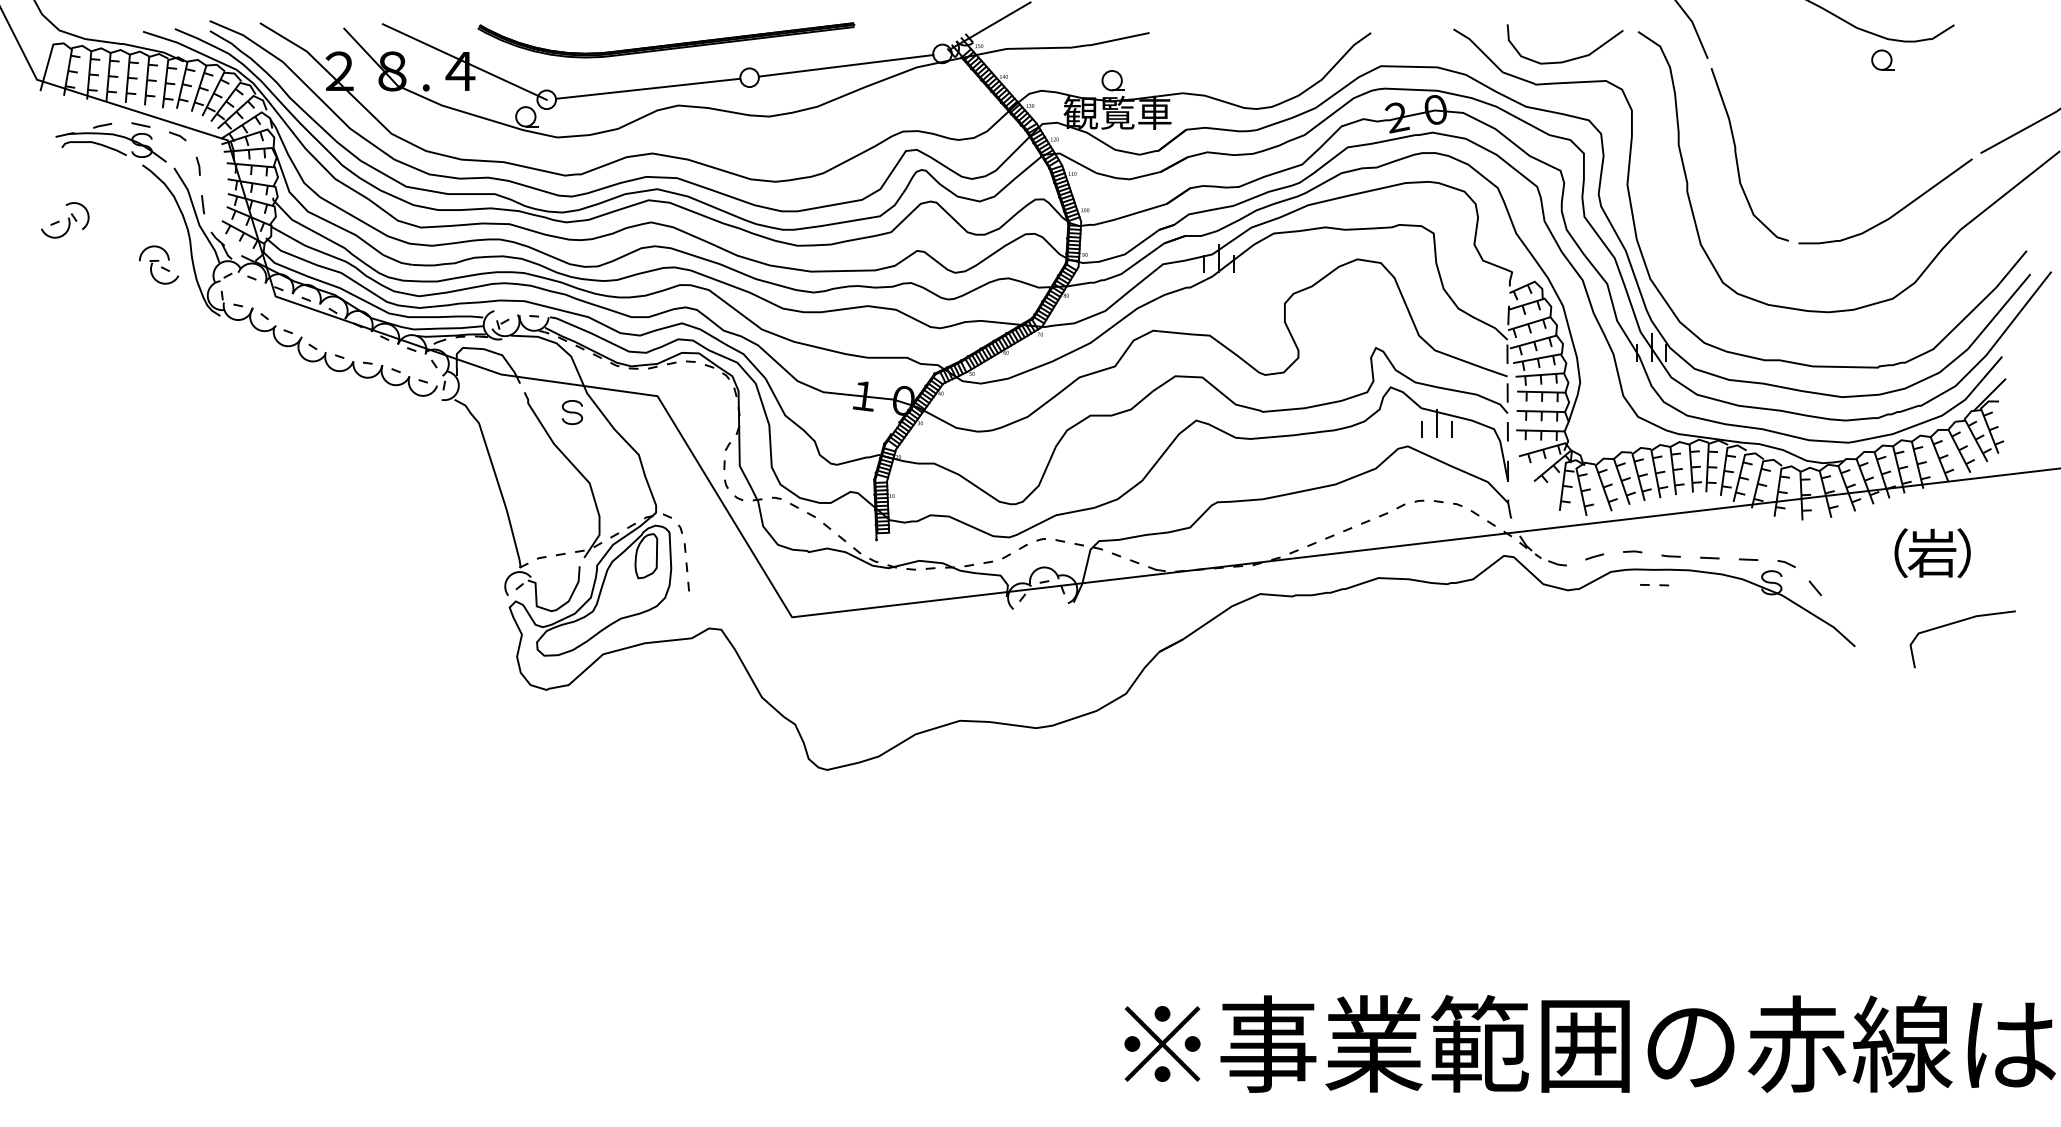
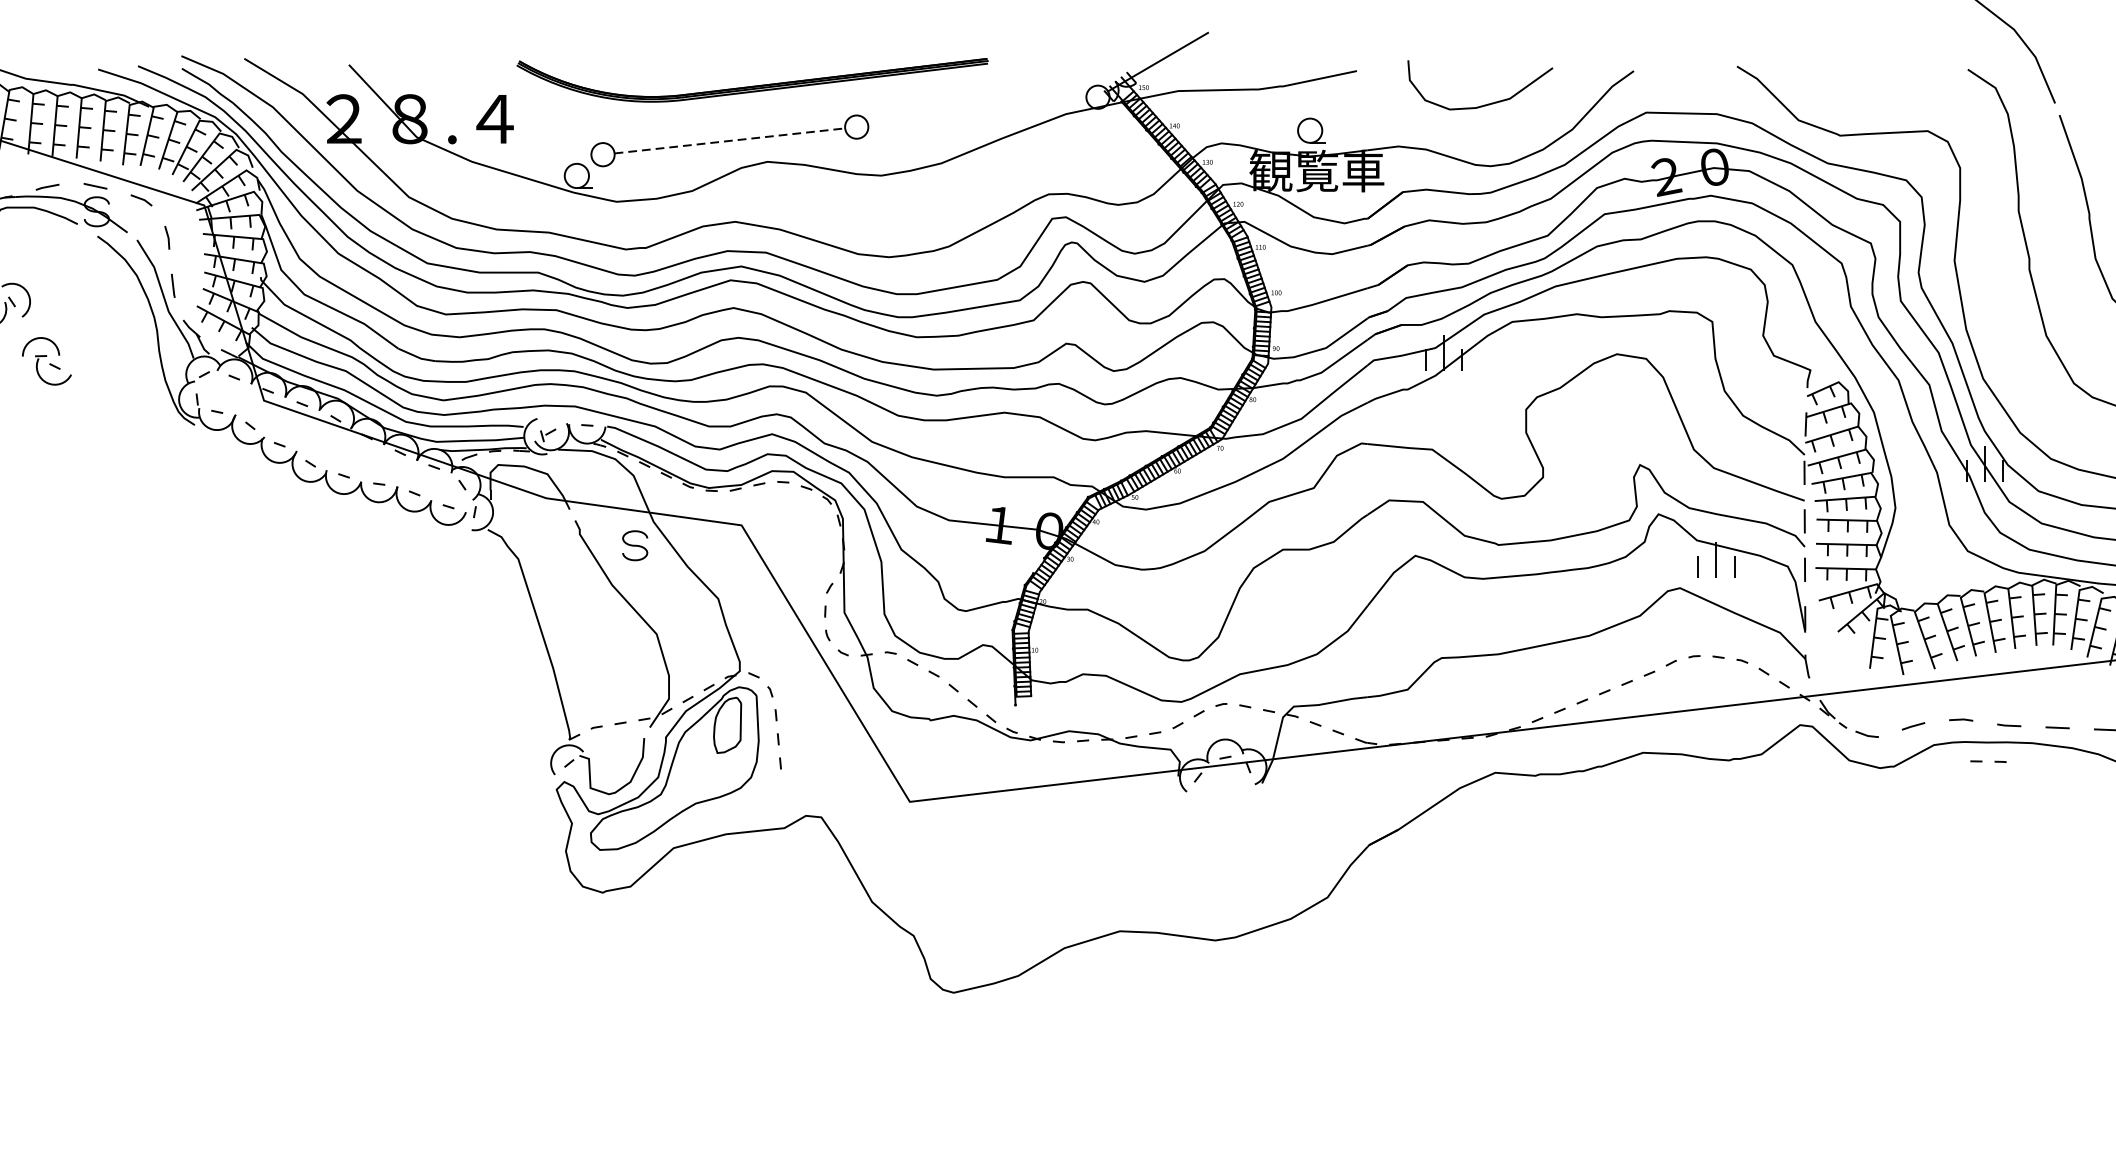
curve: (1568, 59) -> (1484, 104), moved
line: (464, 61) -> (500, 106), removed
line: (845, 65) -> (976, 111), removed
line: (648, 88) -> (730, 140), solid -> dashed
part: (159, 264) -> (47, 360), moved

